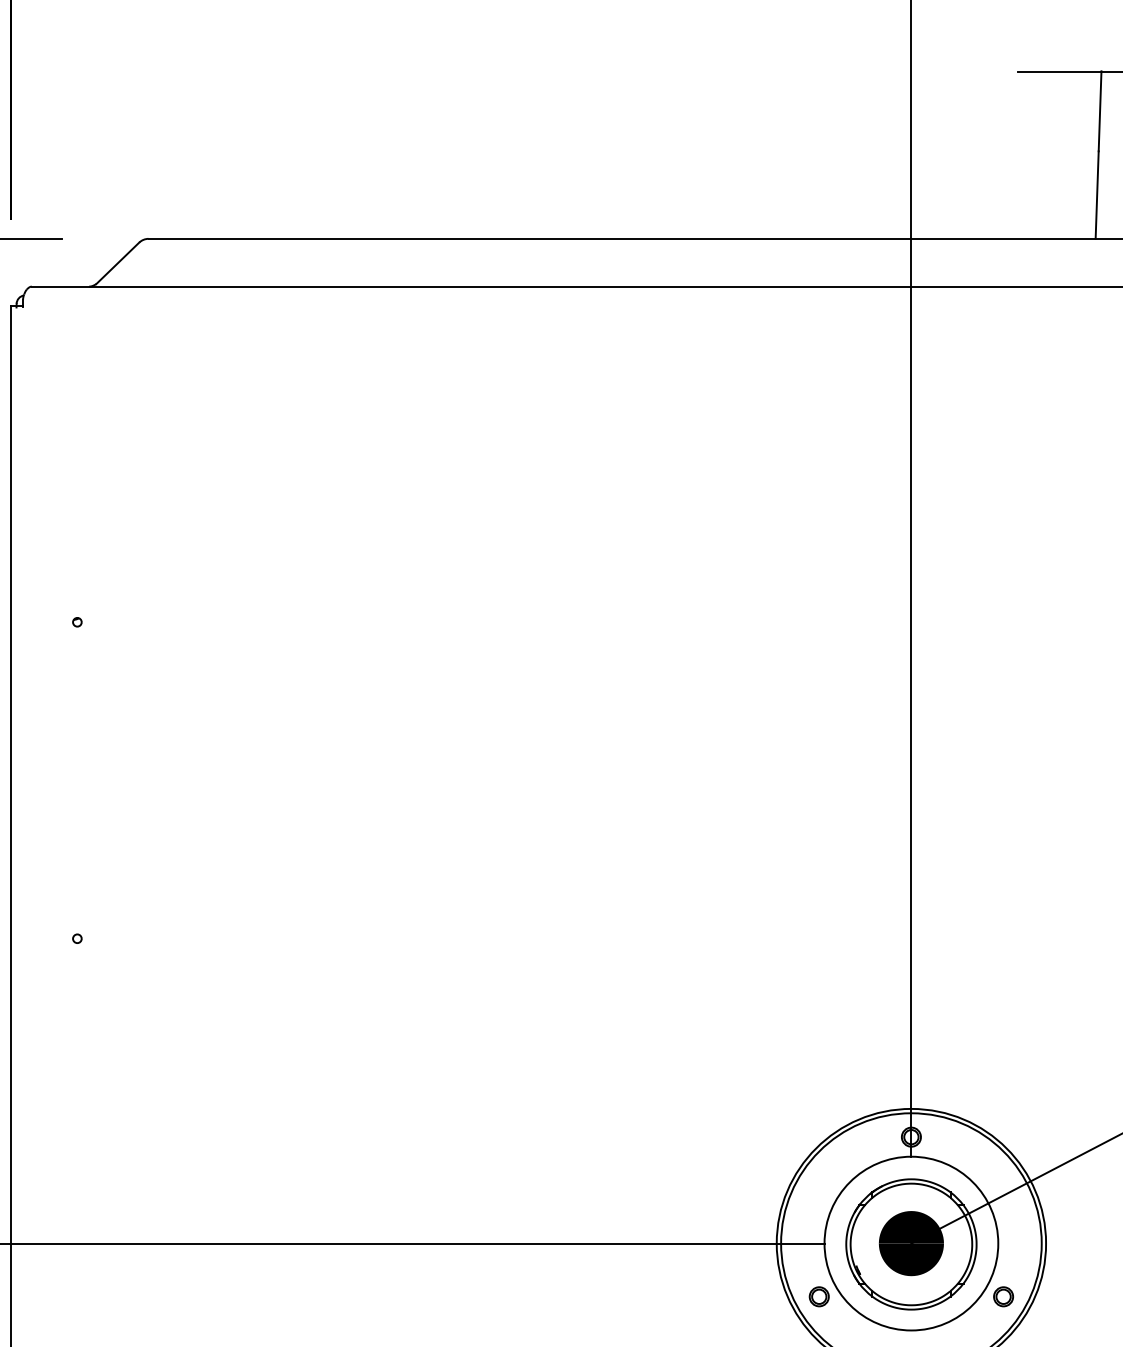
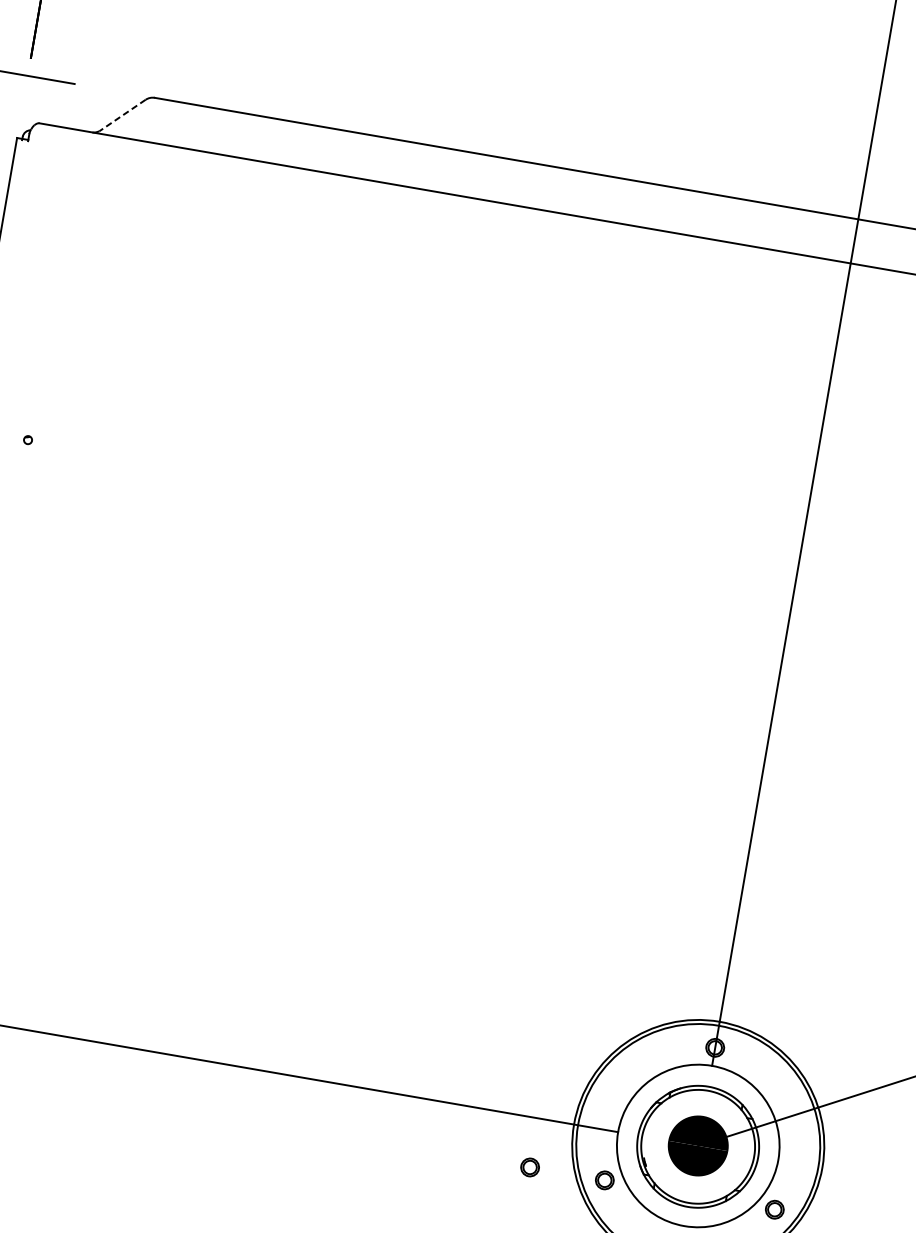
line: (117, 263) -> (122, 115), solid -> dashed
part: (737, 1296) -> (529, 1167), added

